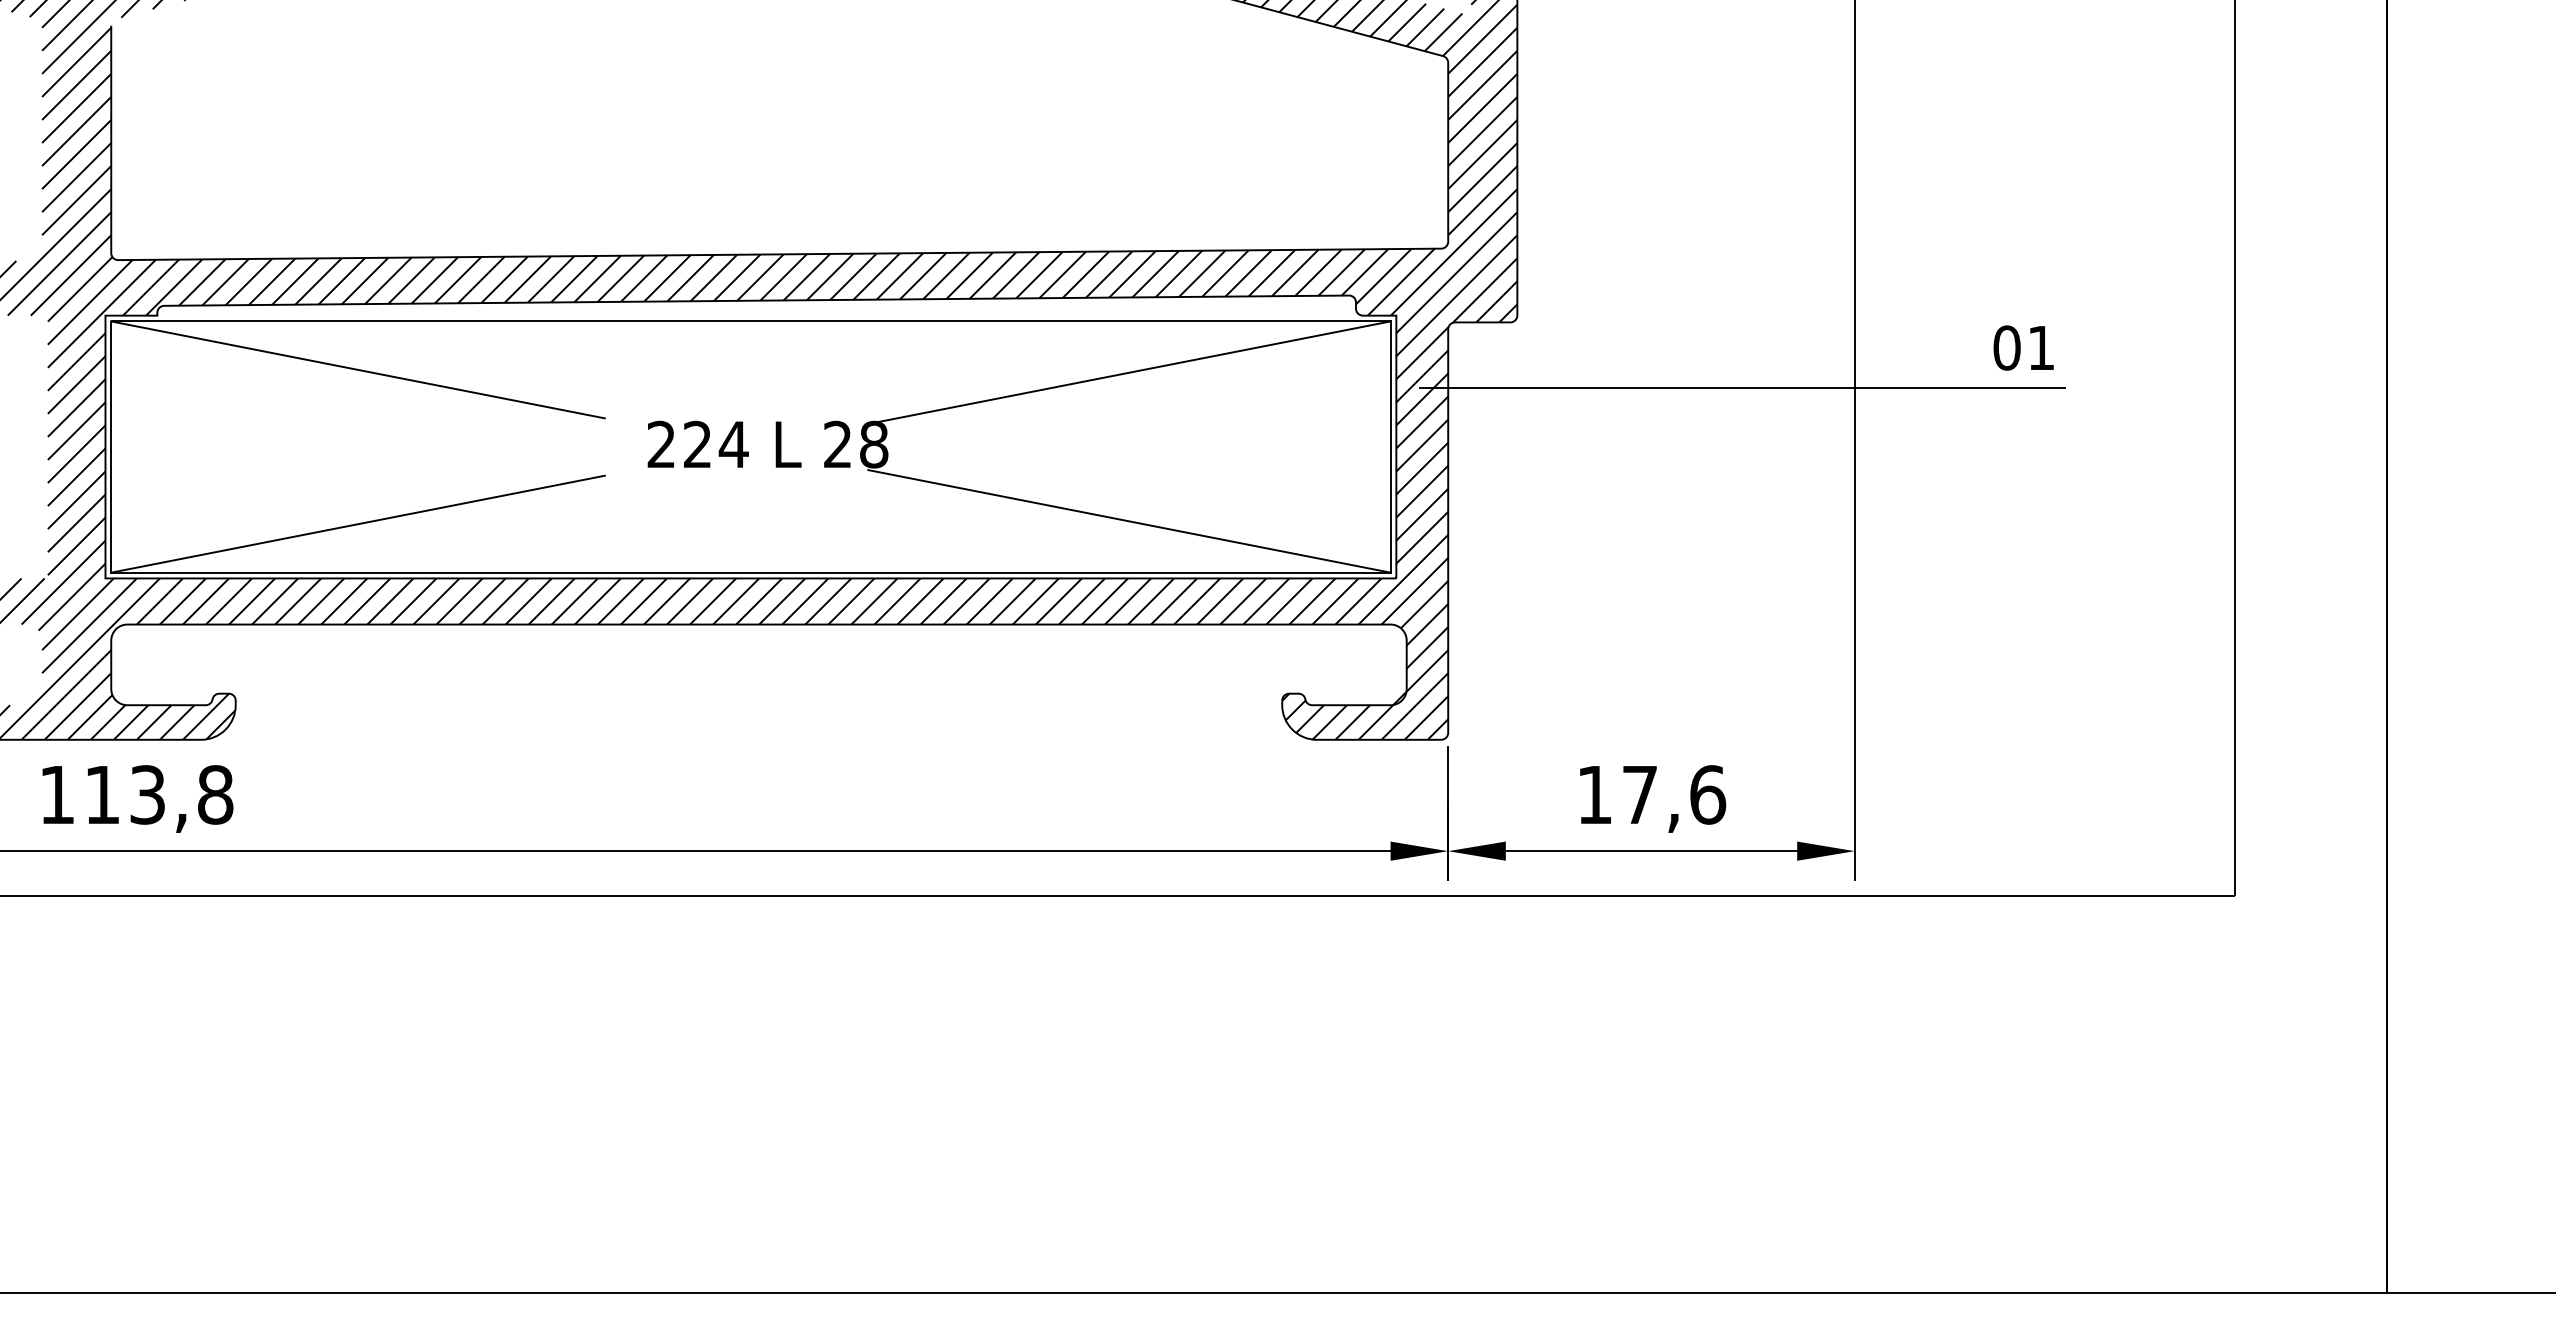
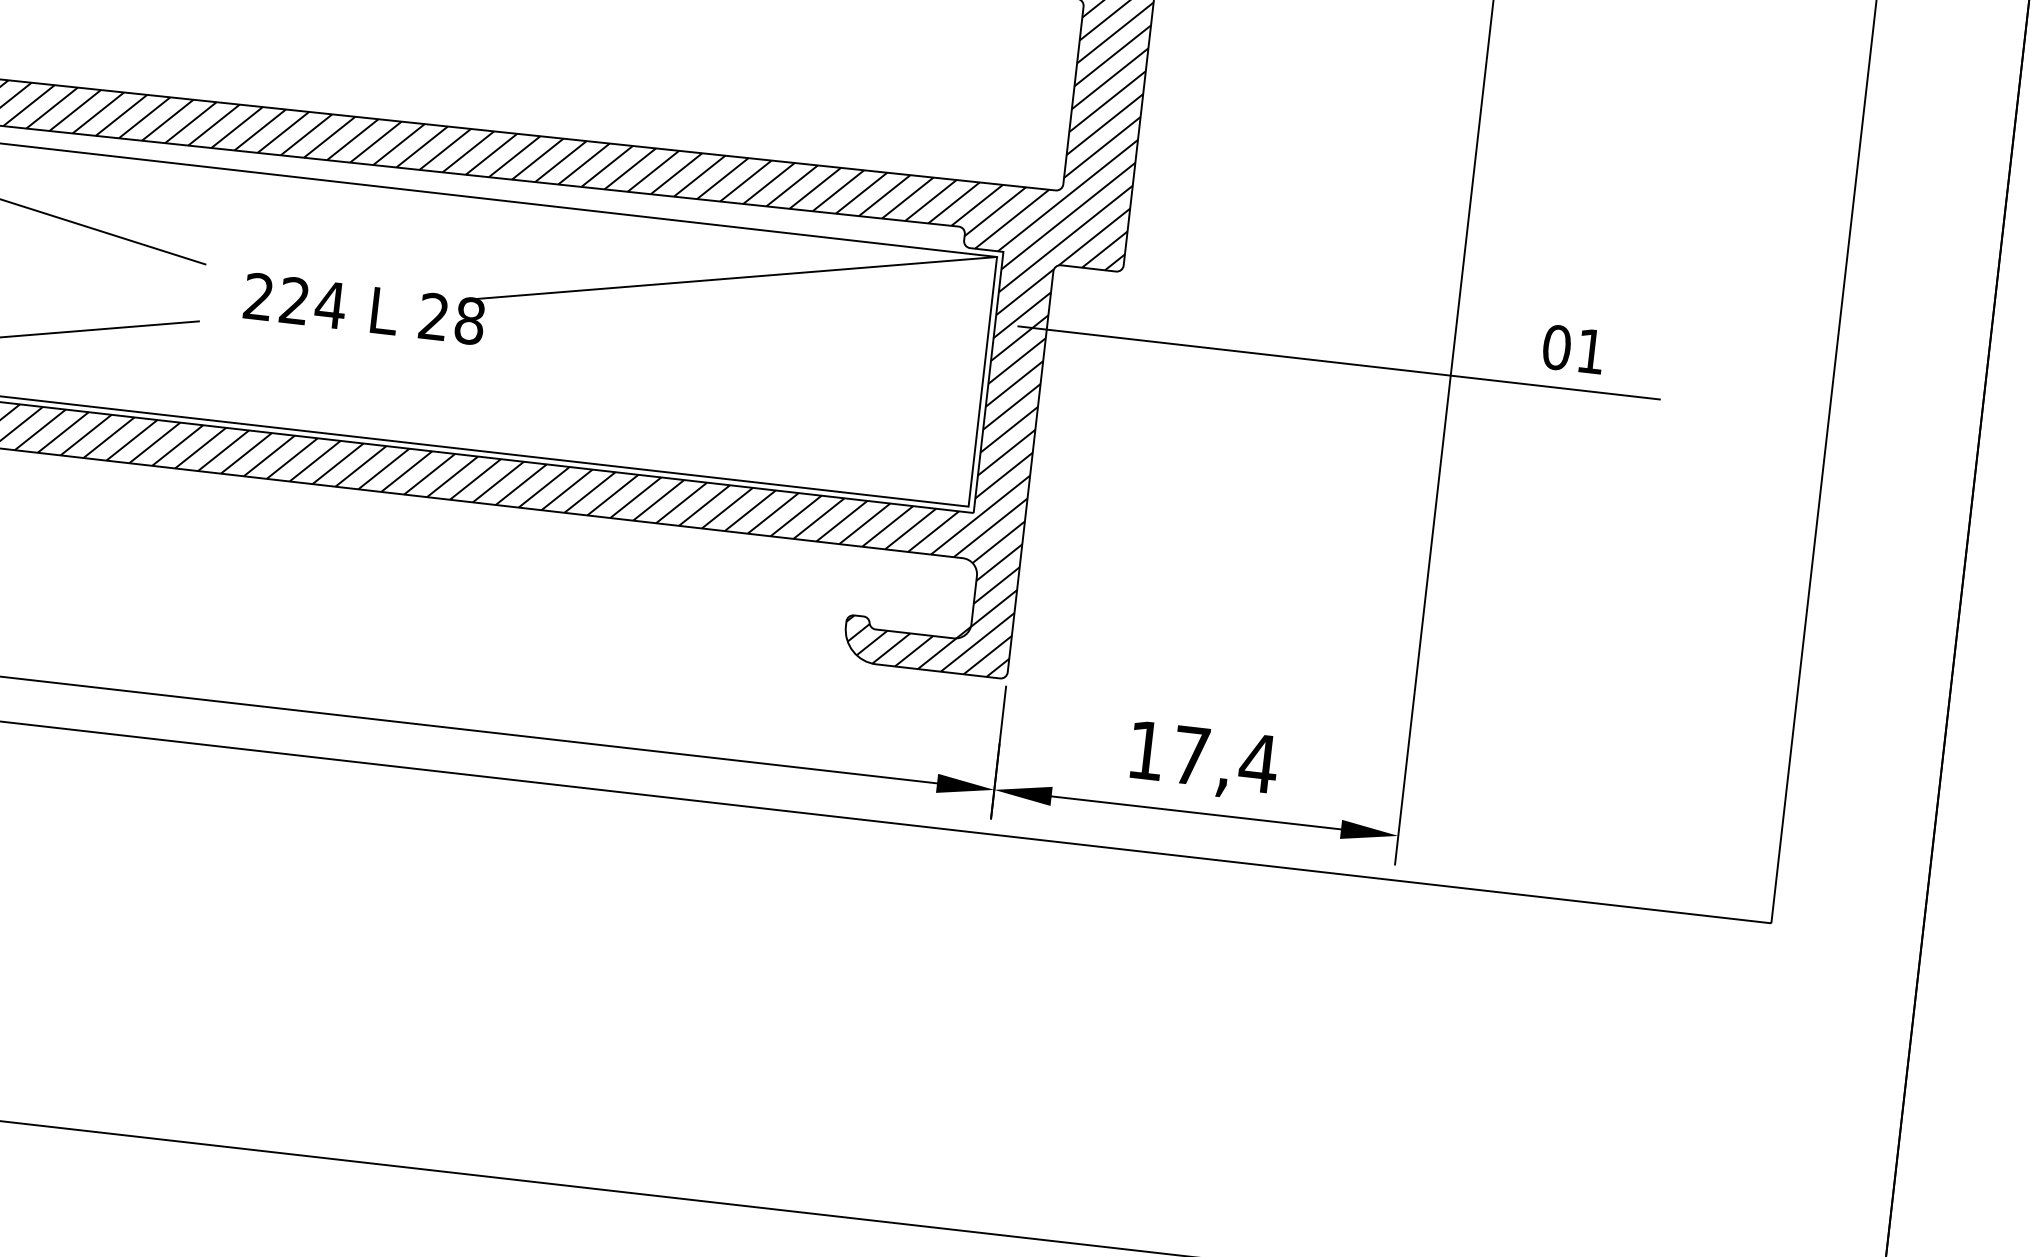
text: (2023, 347) -> (1573, 348), moved
line: (1129, 521) -> (714, 426), removed
text: (1707, 794) -> (1258, 762), 17,6 -> 17,4

